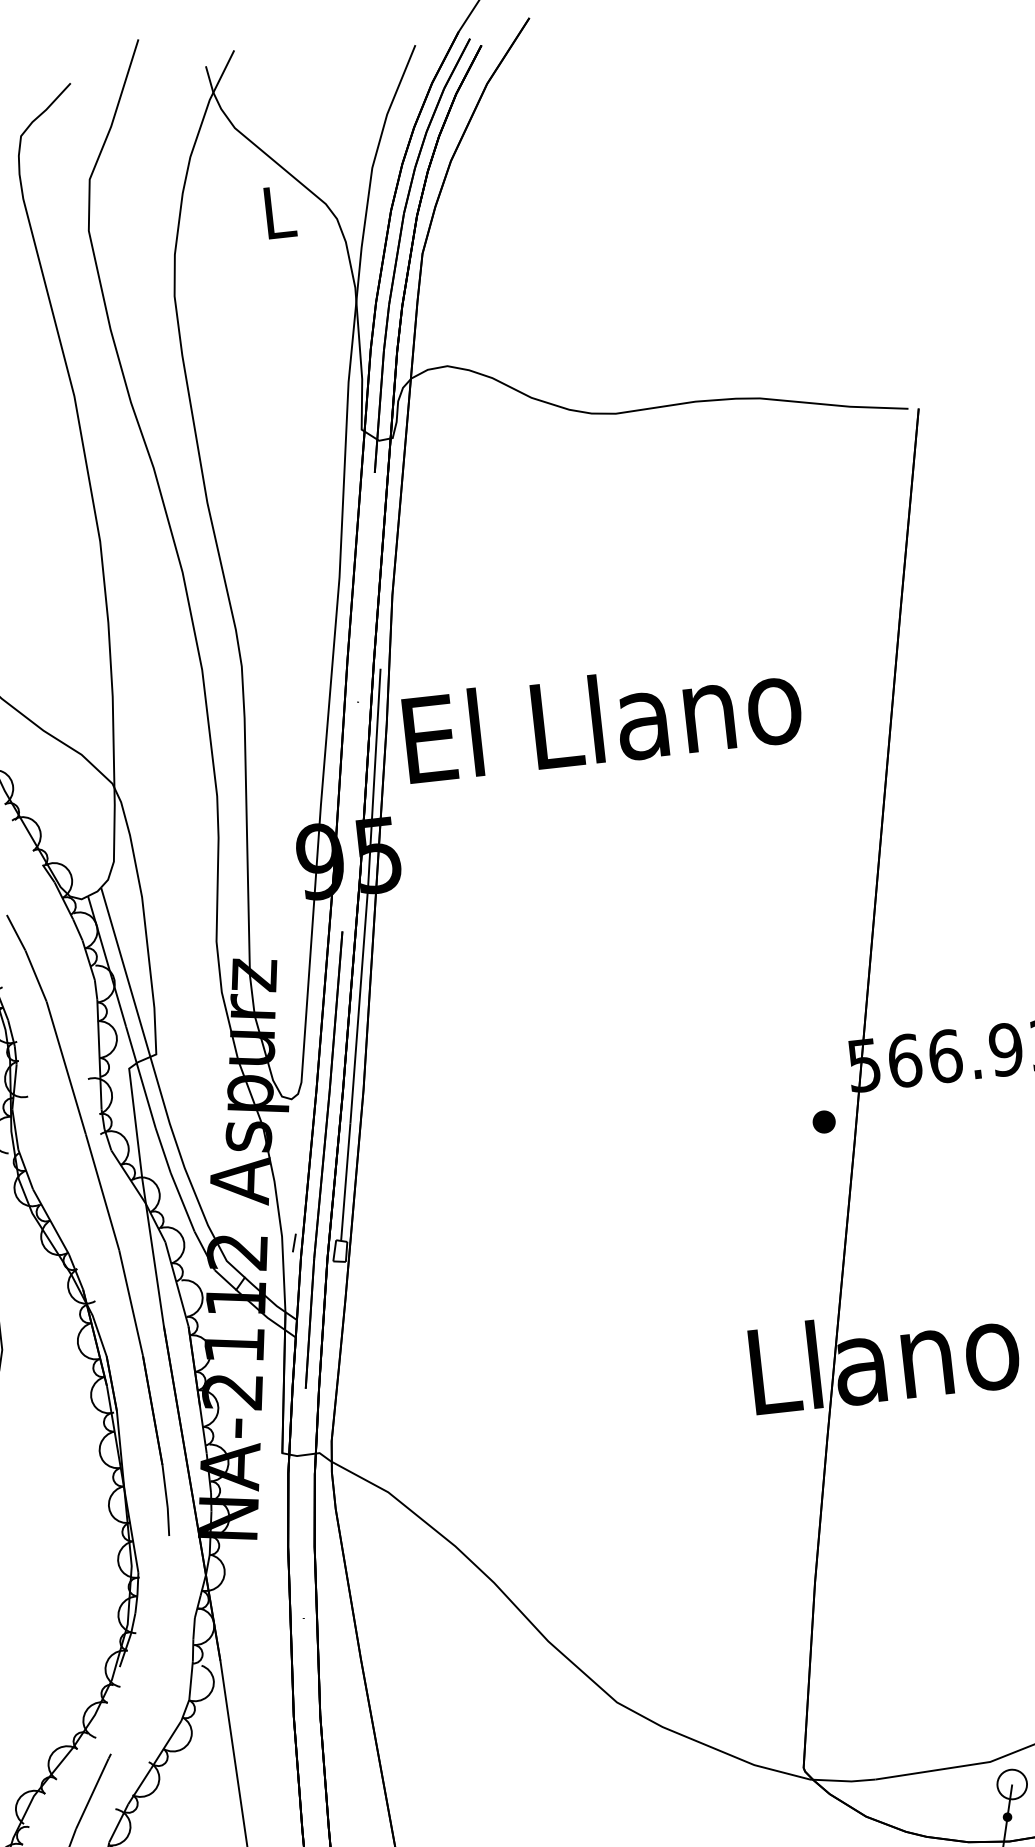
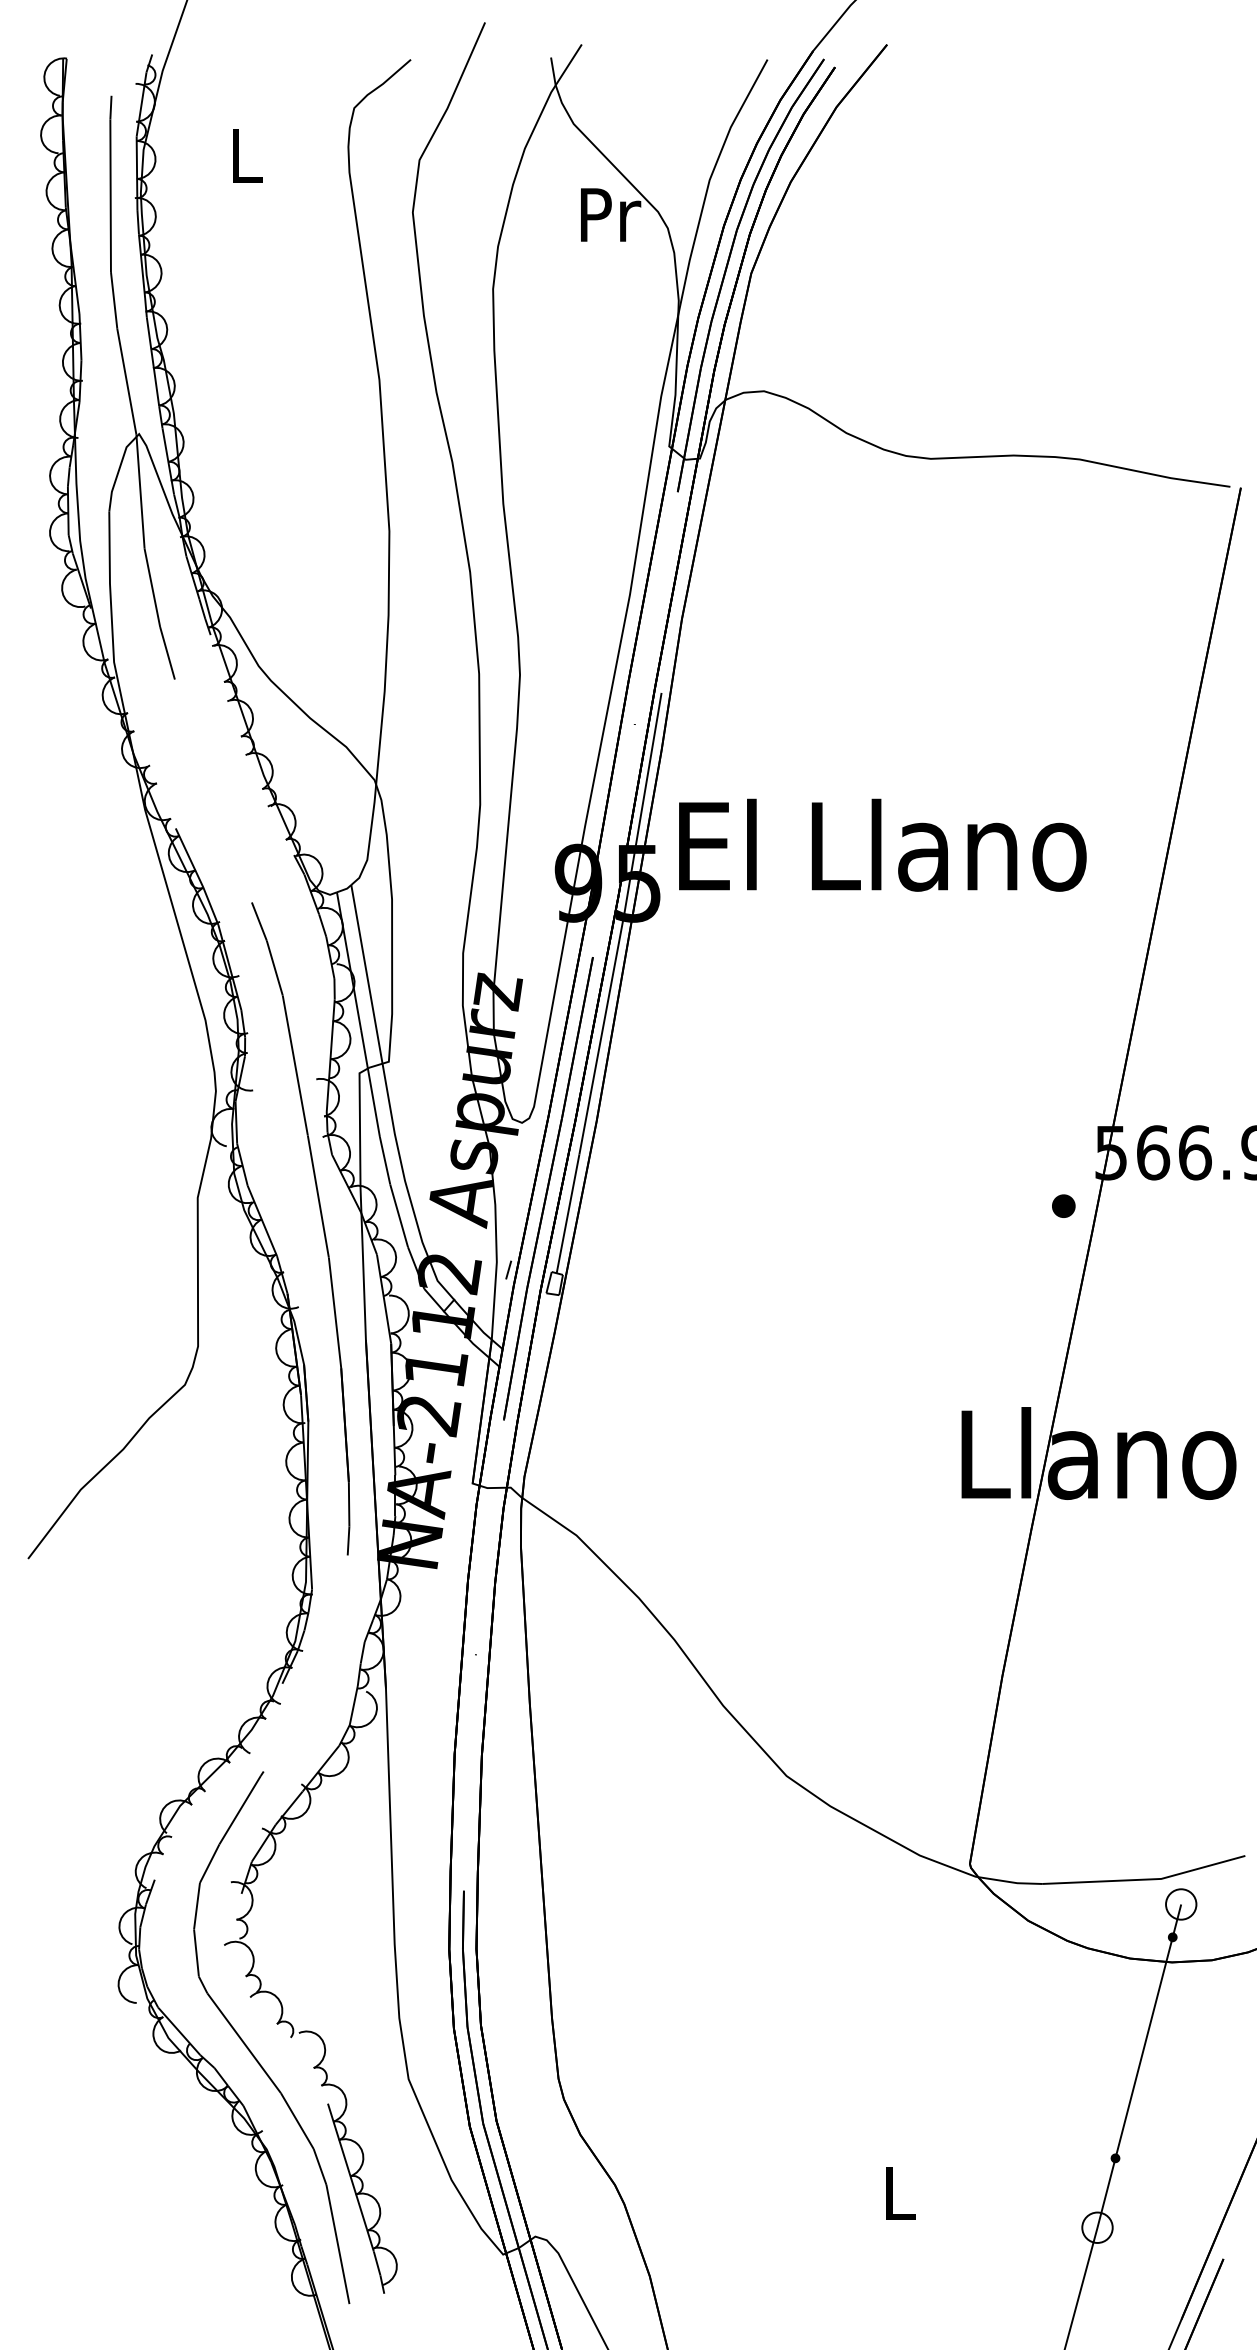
text: (281, 211) -> (611, 214), L -> Pr
text: (602, 718) -> (882, 844), moved

